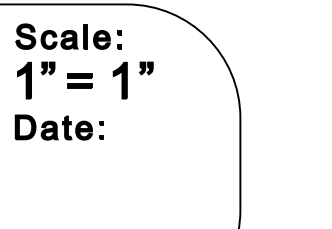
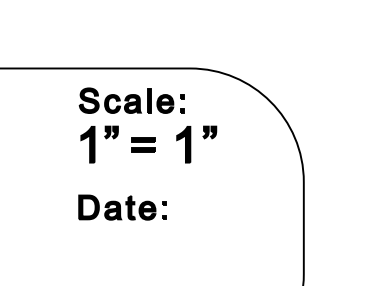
part: (59, 127) -> (122, 207), moved

